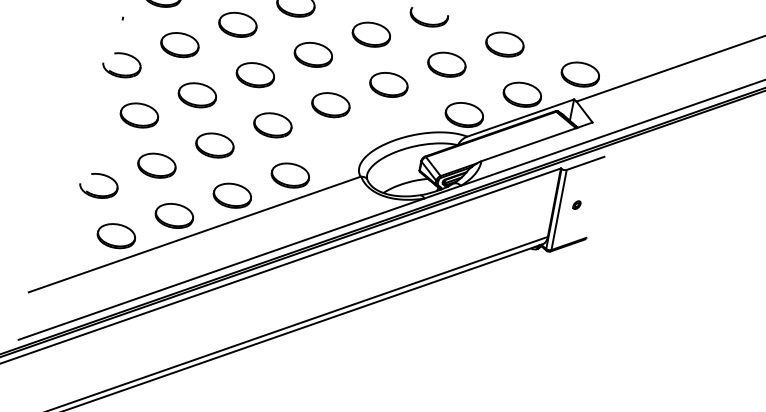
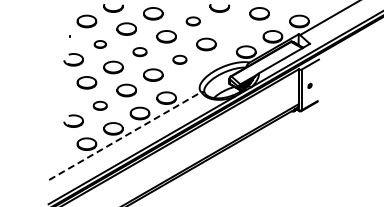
part: (372, 34) -> (193, 21), size x0.7
part: (180, 45) -> (100, 44), size x0.6
part: (446, 63) -> (232, 28), removed
part: (254, 73) -> (139, 51), size x0.7
part: (330, 104) -> (179, 59), size x0.7
part: (157, 165) -> (100, 105), size x0.7
line: (195, 235) -> (125, 136), solid -> dashed

